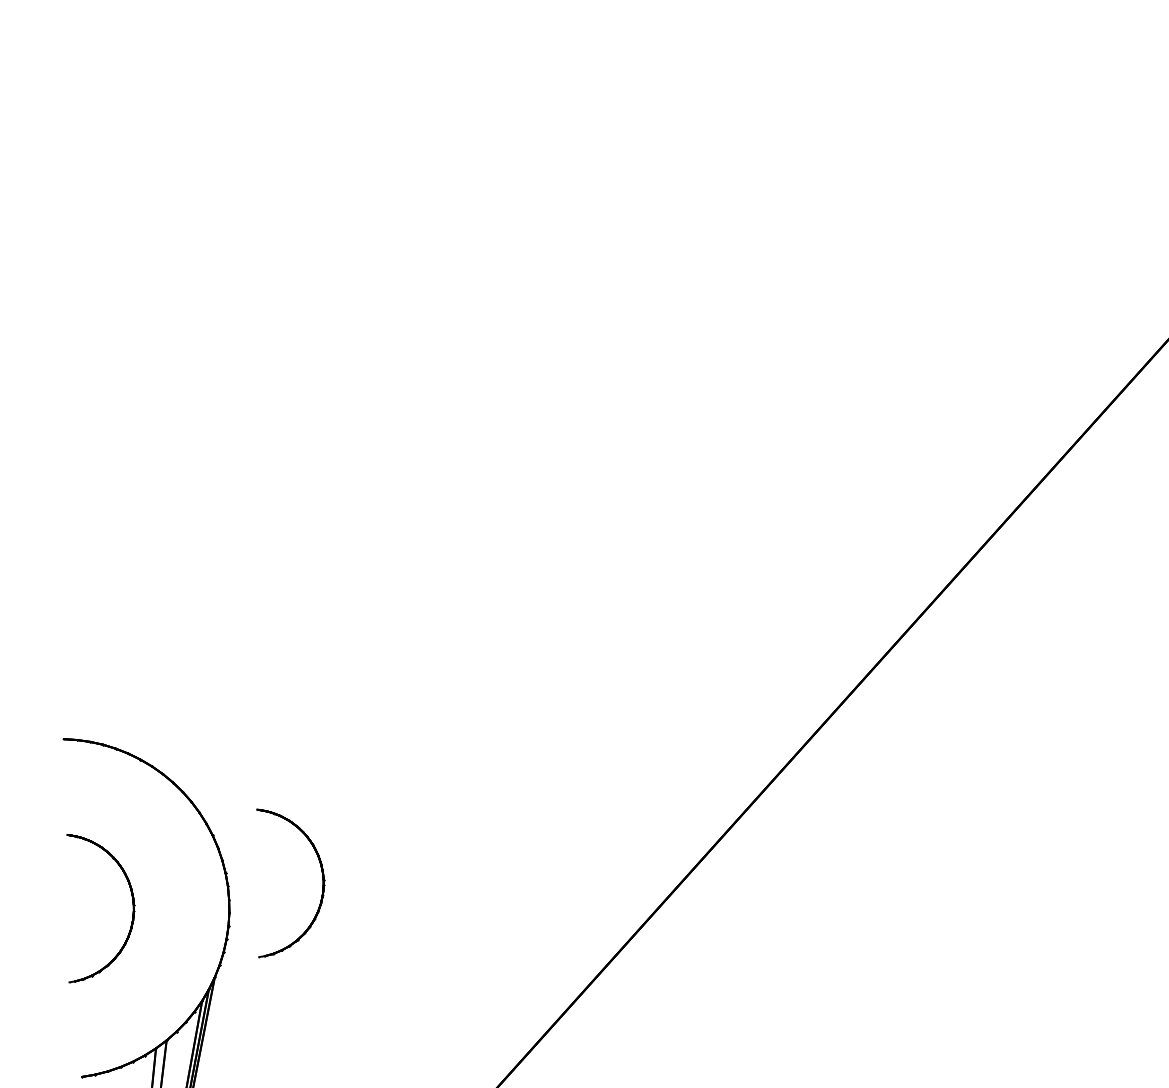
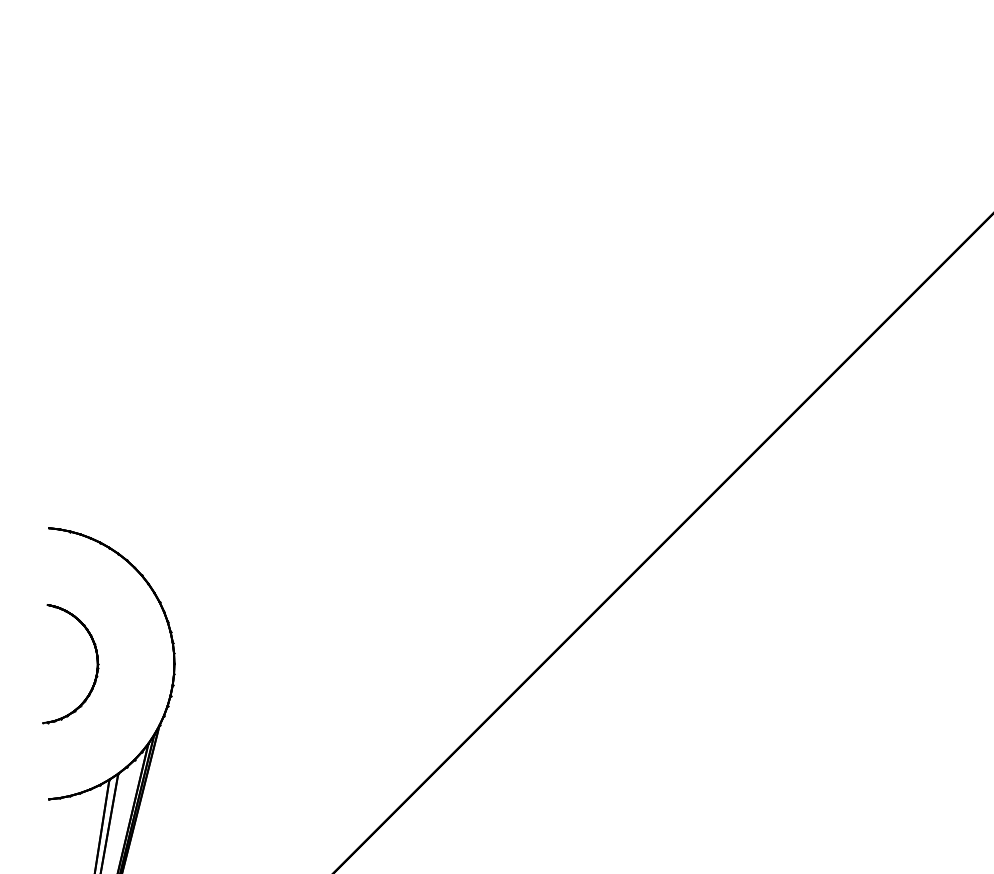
part: (321, 880) -> (249, 652), removed

